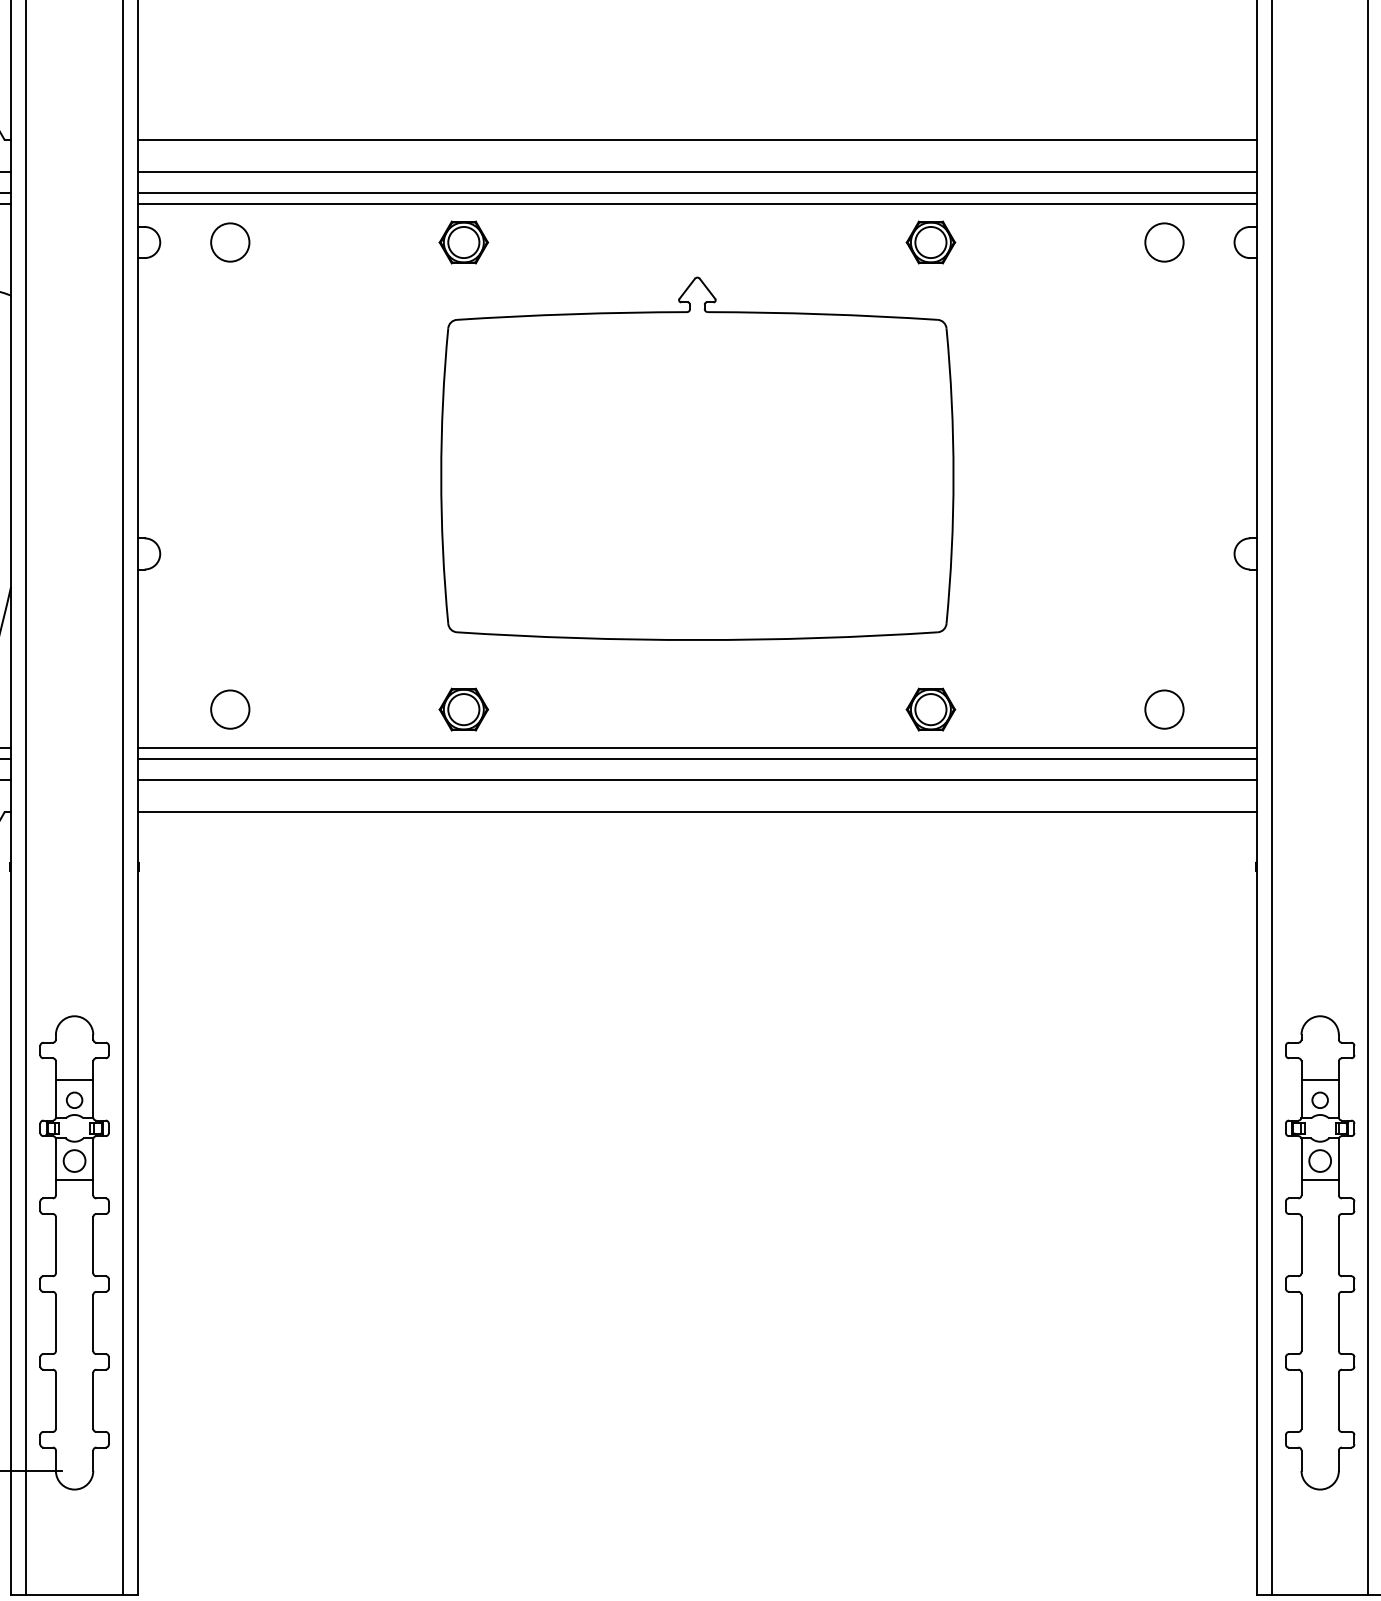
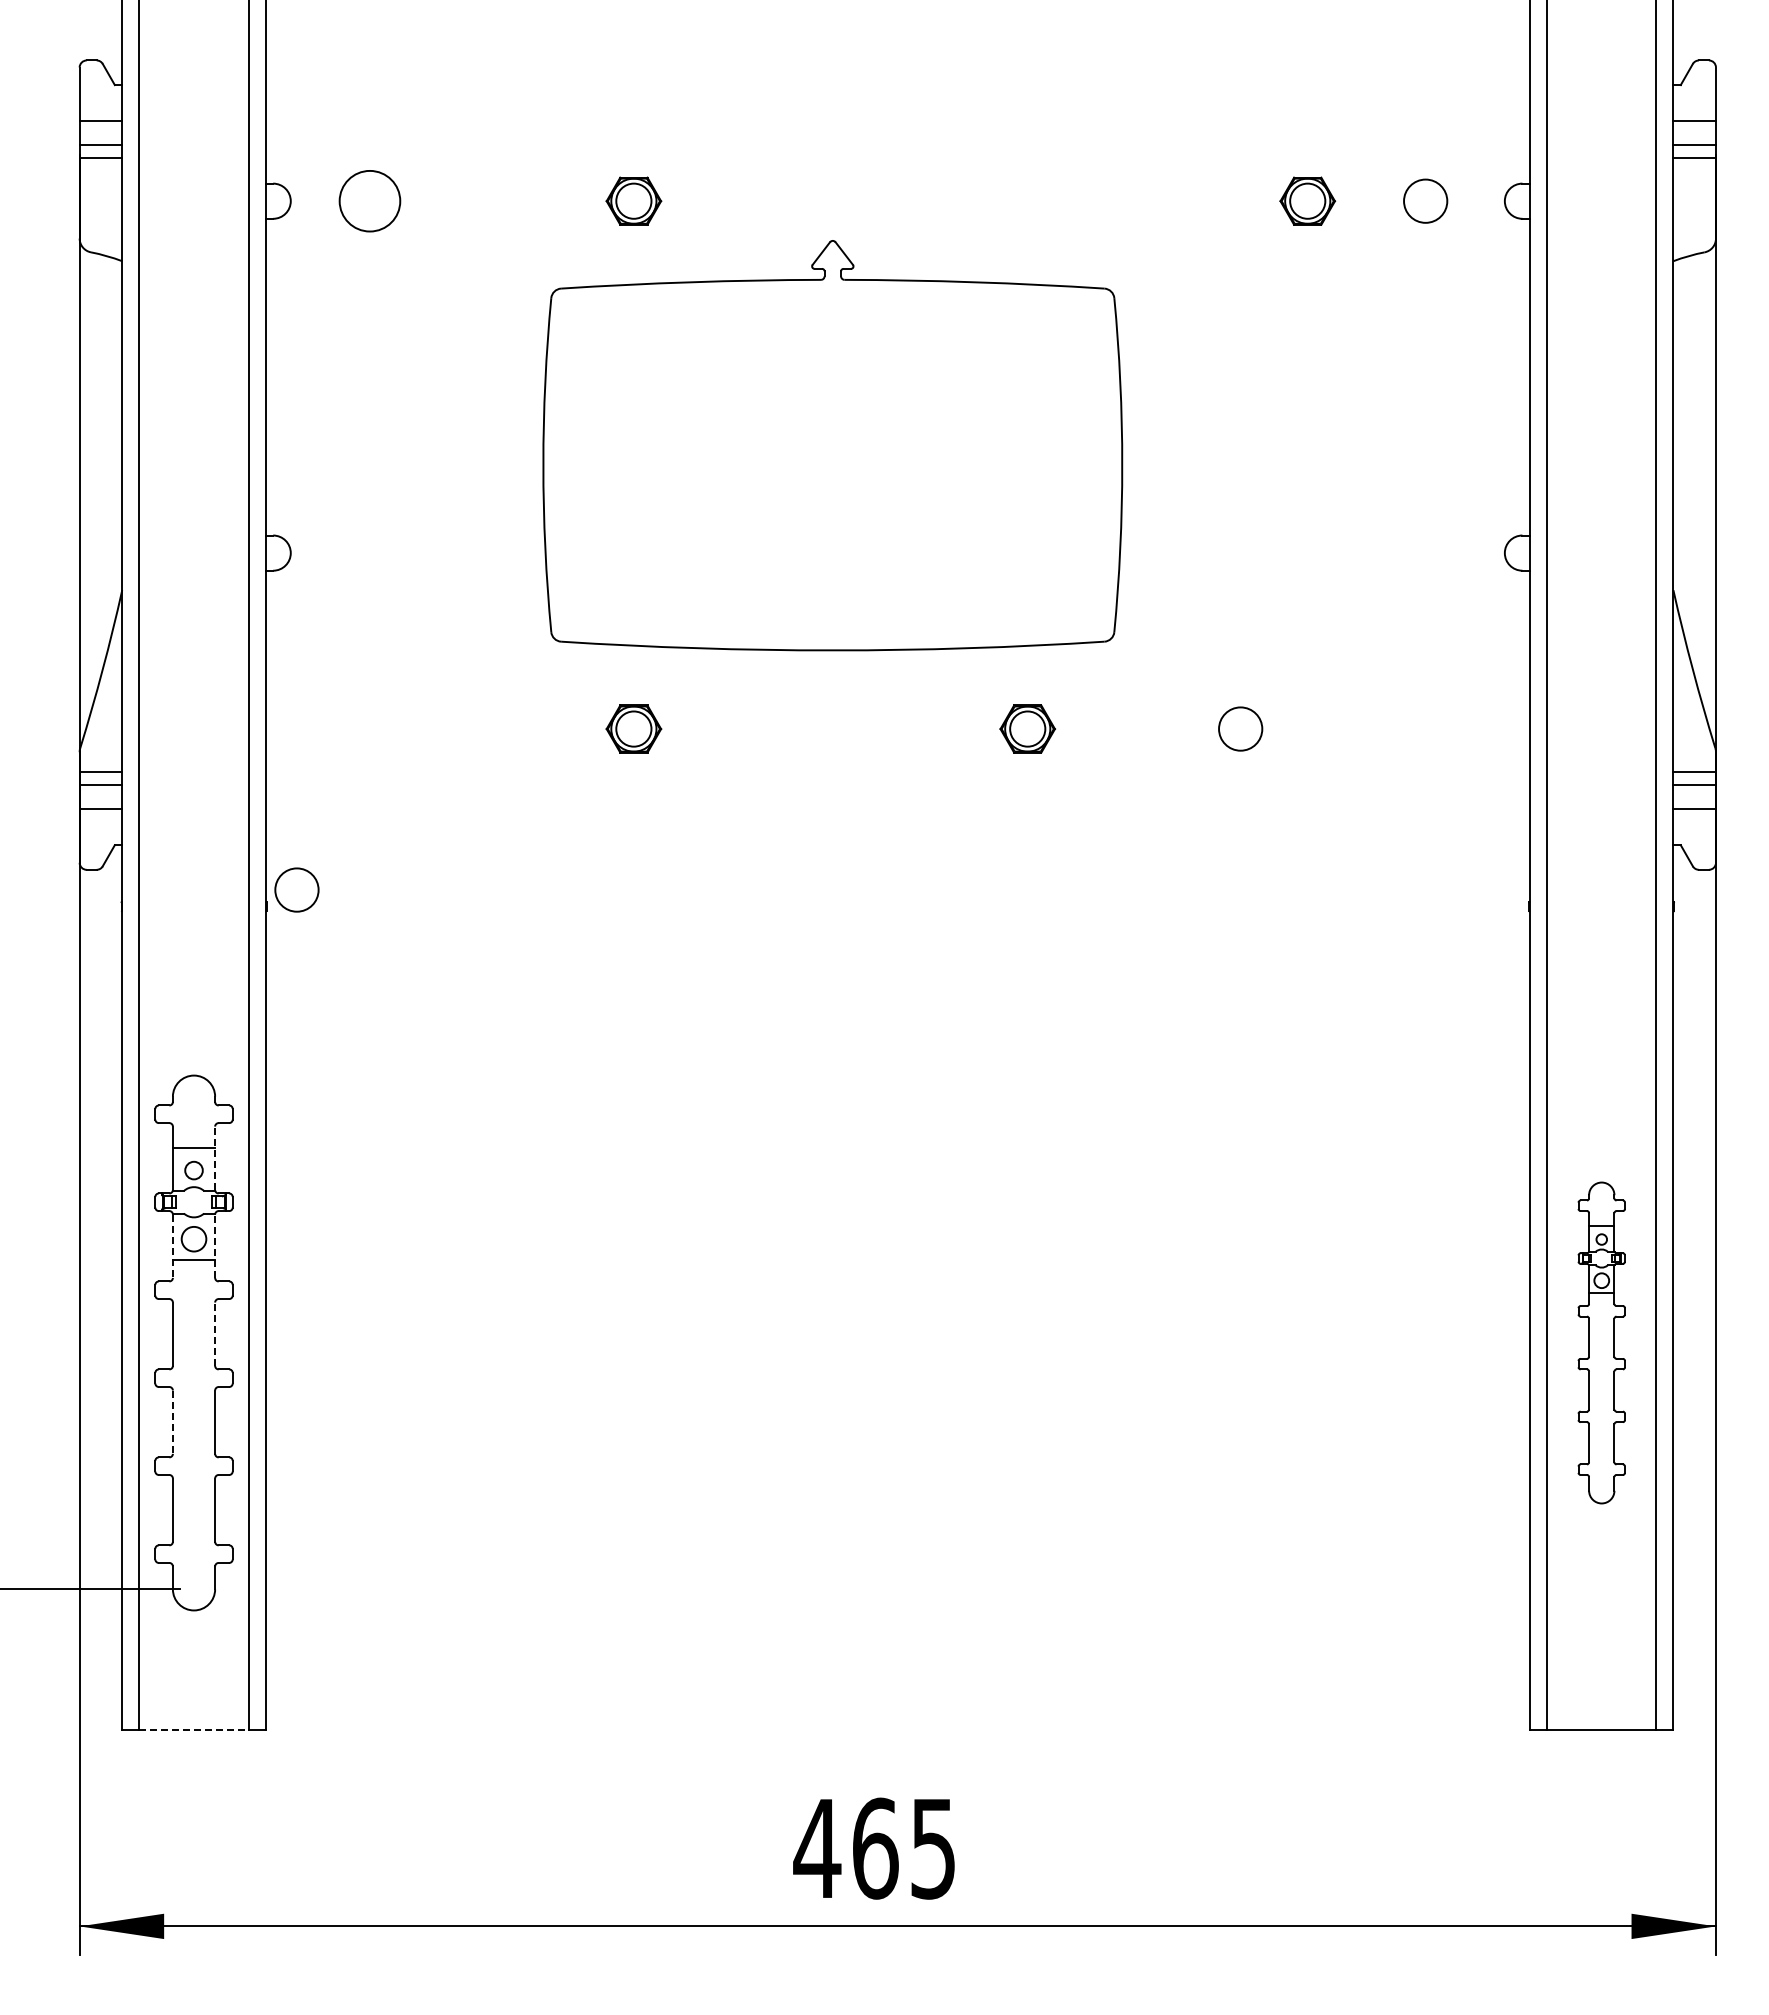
line: (697, 140) -> (897, 85), removed
line: (697, 171) -> (897, 121), removed
line: (697, 192) -> (897, 144), removed
line: (697, 204) -> (897, 158), removed
circle: (229, 241) -> (369, 200), size x1.4
part: (930, 241) -> (1307, 200), moved
part: (697, 458) -> (832, 445), moved
circle: (229, 709) -> (296, 889), moved
part: (930, 709) -> (1027, 728), moved
circle: (1164, 709) -> (1240, 728), moved
line: (697, 748) -> (897, 772), removed
line: (697, 759) -> (897, 785), removed
line: (697, 780) -> (897, 809), removed
line: (697, 812) -> (897, 845), removed
line: (93, 1089) -> (215, 1158), solid -> dashed
line: (55, 1167) -> (172, 1246), solid -> dashed
line: (93, 1167) -> (215, 1246), solid -> dashed
line: (93, 1245) -> (215, 1334), solid -> dashed
part: (1320, 1252) -> (1601, 1342), size x0.6
line: (55, 1323) -> (172, 1422), solid -> dashed
line: (75, 1595) -> (194, 1730), solid -> dashed

